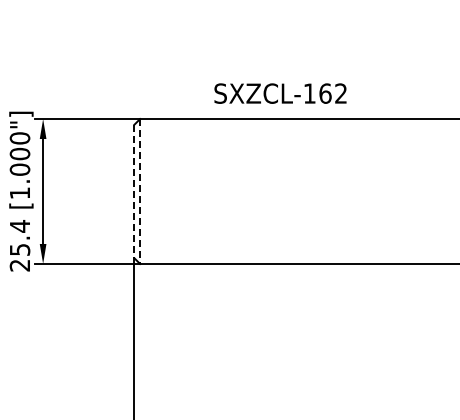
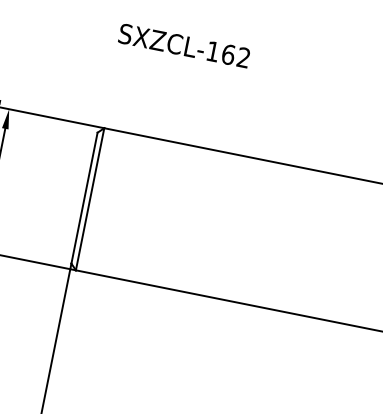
text: (280, 93) -> (184, 45), moved
line: (134, 191) -> (84, 198), dashed -> solid
line: (140, 192) -> (90, 200), dashed -> solid

